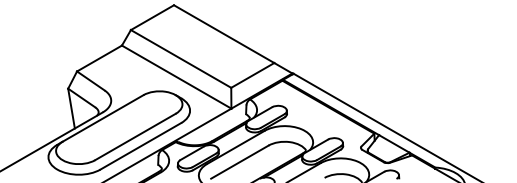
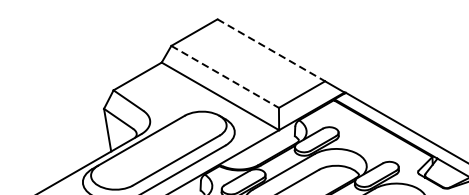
line: (224, 34) -> (271, 50), solid -> dashed
line: (181, 58) -> (225, 76), solid -> dashed

